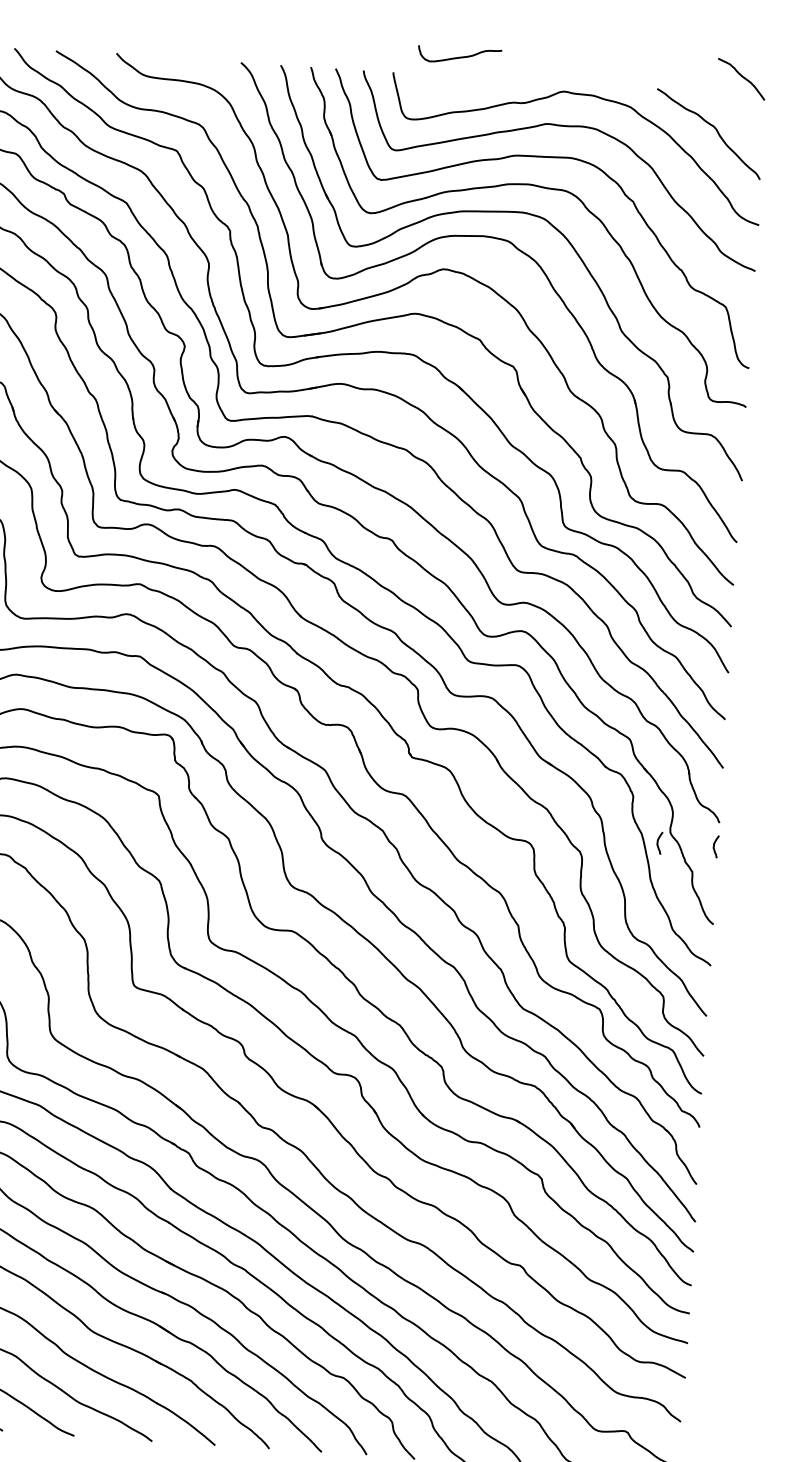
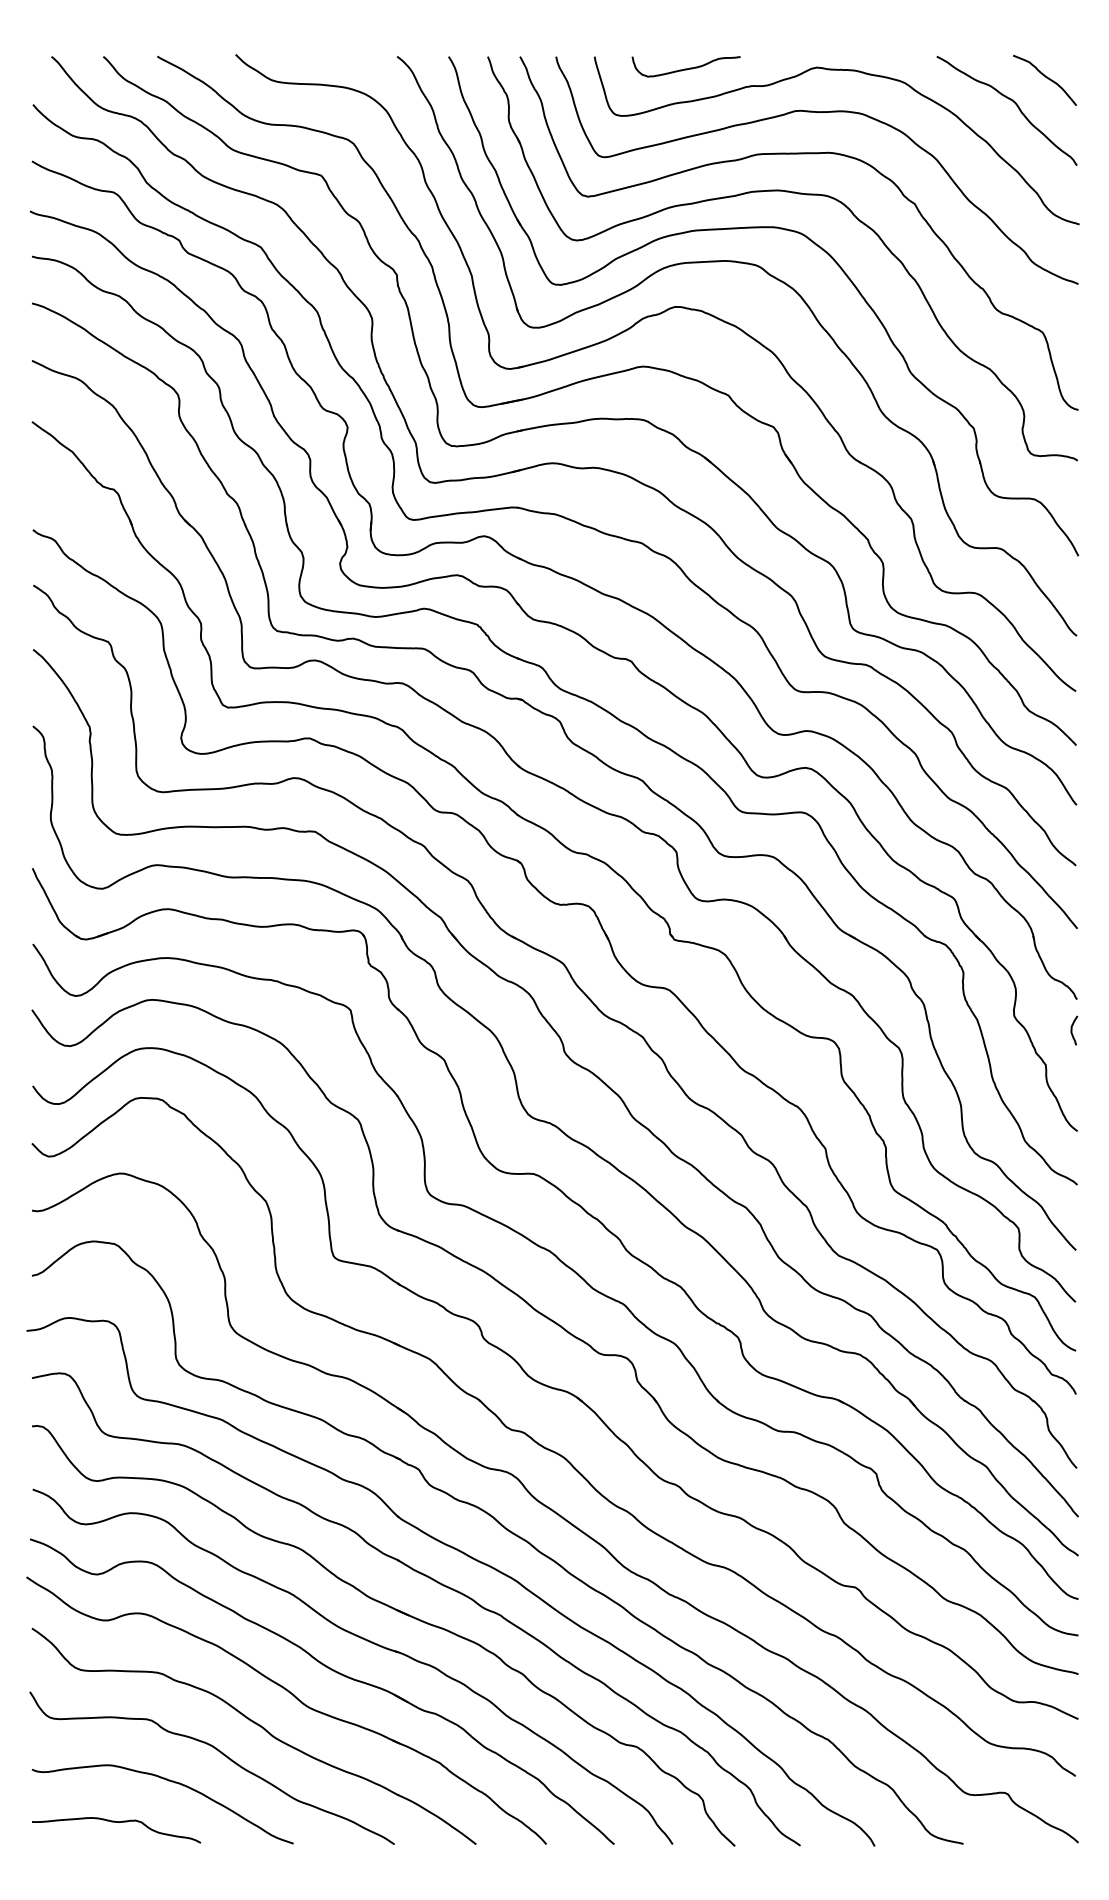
curve: (459, 56) -> (685, 68), moved
curve: (742, 77) -> (1045, 77), moved
curve: (658, 843) -> (999, 1030), removed

